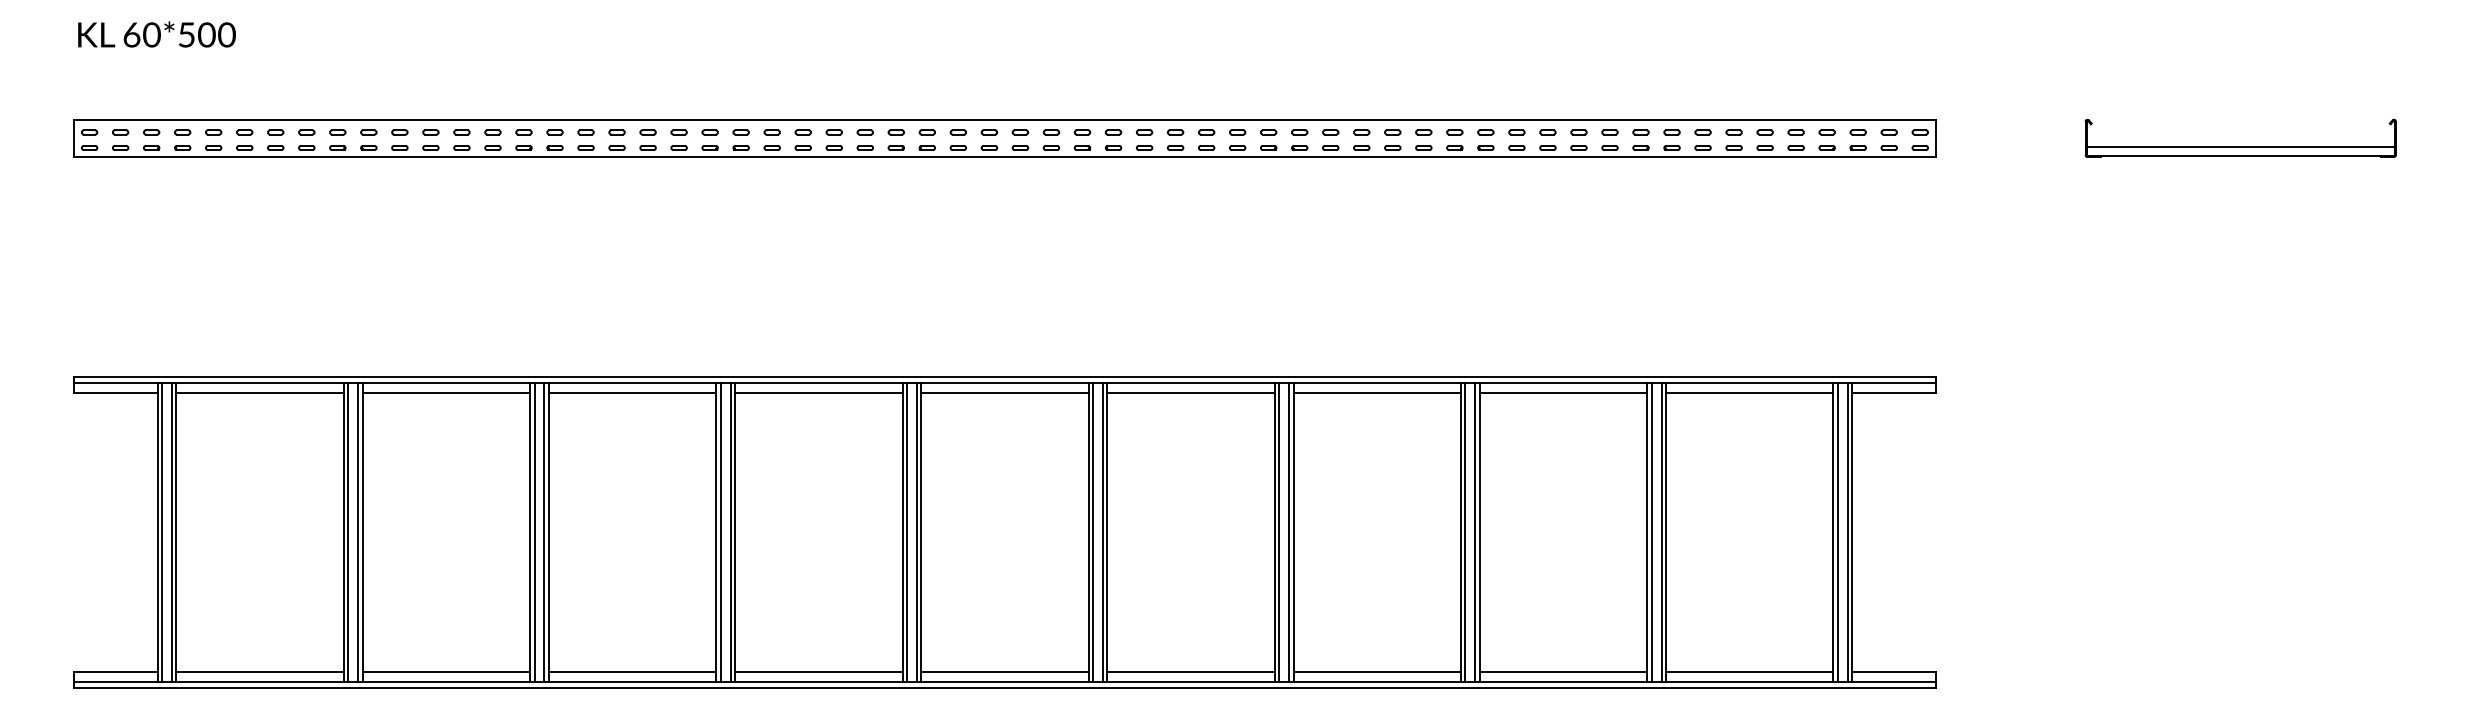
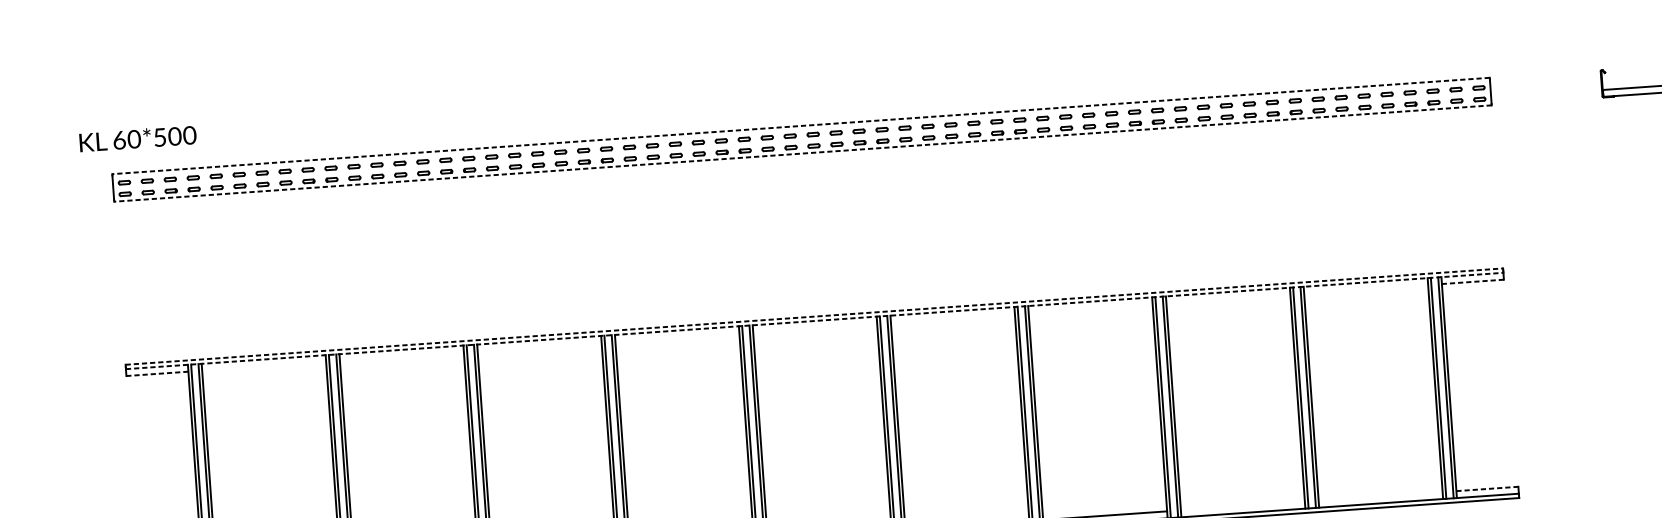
text: (156, 34) -> (137, 138), moved
line: (1004, 119) -> (800, 125), solid -> dashed
line: (1004, 156) -> (802, 153), solid -> dashed
line: (1004, 377) -> (814, 316), solid -> dashed
line: (1004, 383) -> (814, 321), solid -> dashed
line: (115, 392) -> (157, 373), solid -> dashed
line: (260, 392) -> (264, 366), removed
line: (446, 392) -> (401, 356), removed
line: (632, 392) -> (539, 347), removed
line: (818, 392) -> (677, 337), removed
line: (1004, 392) -> (814, 327), removed
line: (1190, 392) -> (952, 318), removed
line: (1377, 392) -> (1090, 308), removed
line: (1563, 392) -> (1228, 298), removed
line: (1749, 392) -> (1366, 289), removed
line: (1893, 392) -> (1472, 281), solid -> dashed
line: (1563, 672) -> (1242, 506), removed
line: (1749, 672) -> (1380, 496), removed
line: (1893, 672) -> (1487, 488), solid -> dashed

